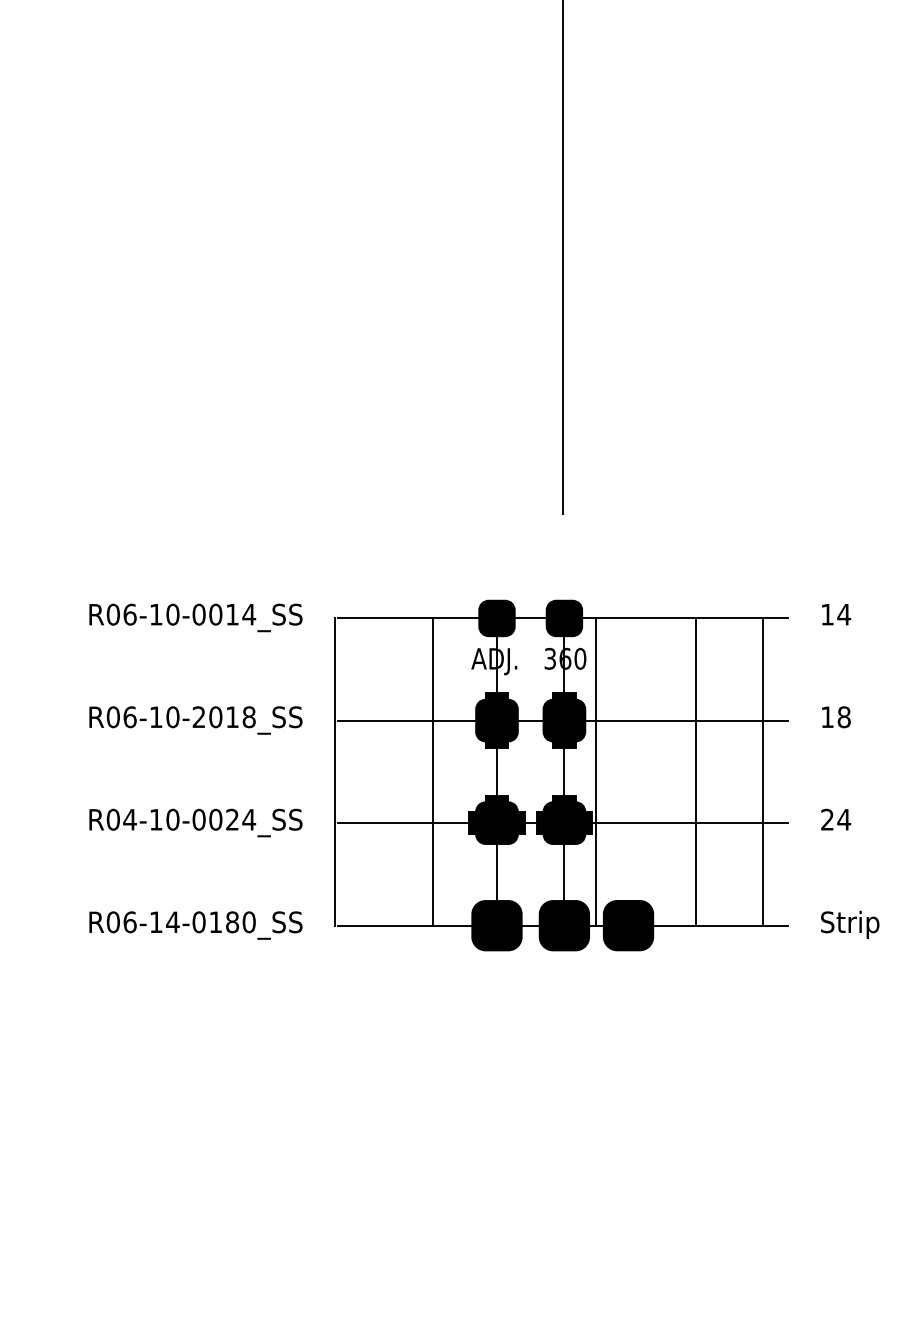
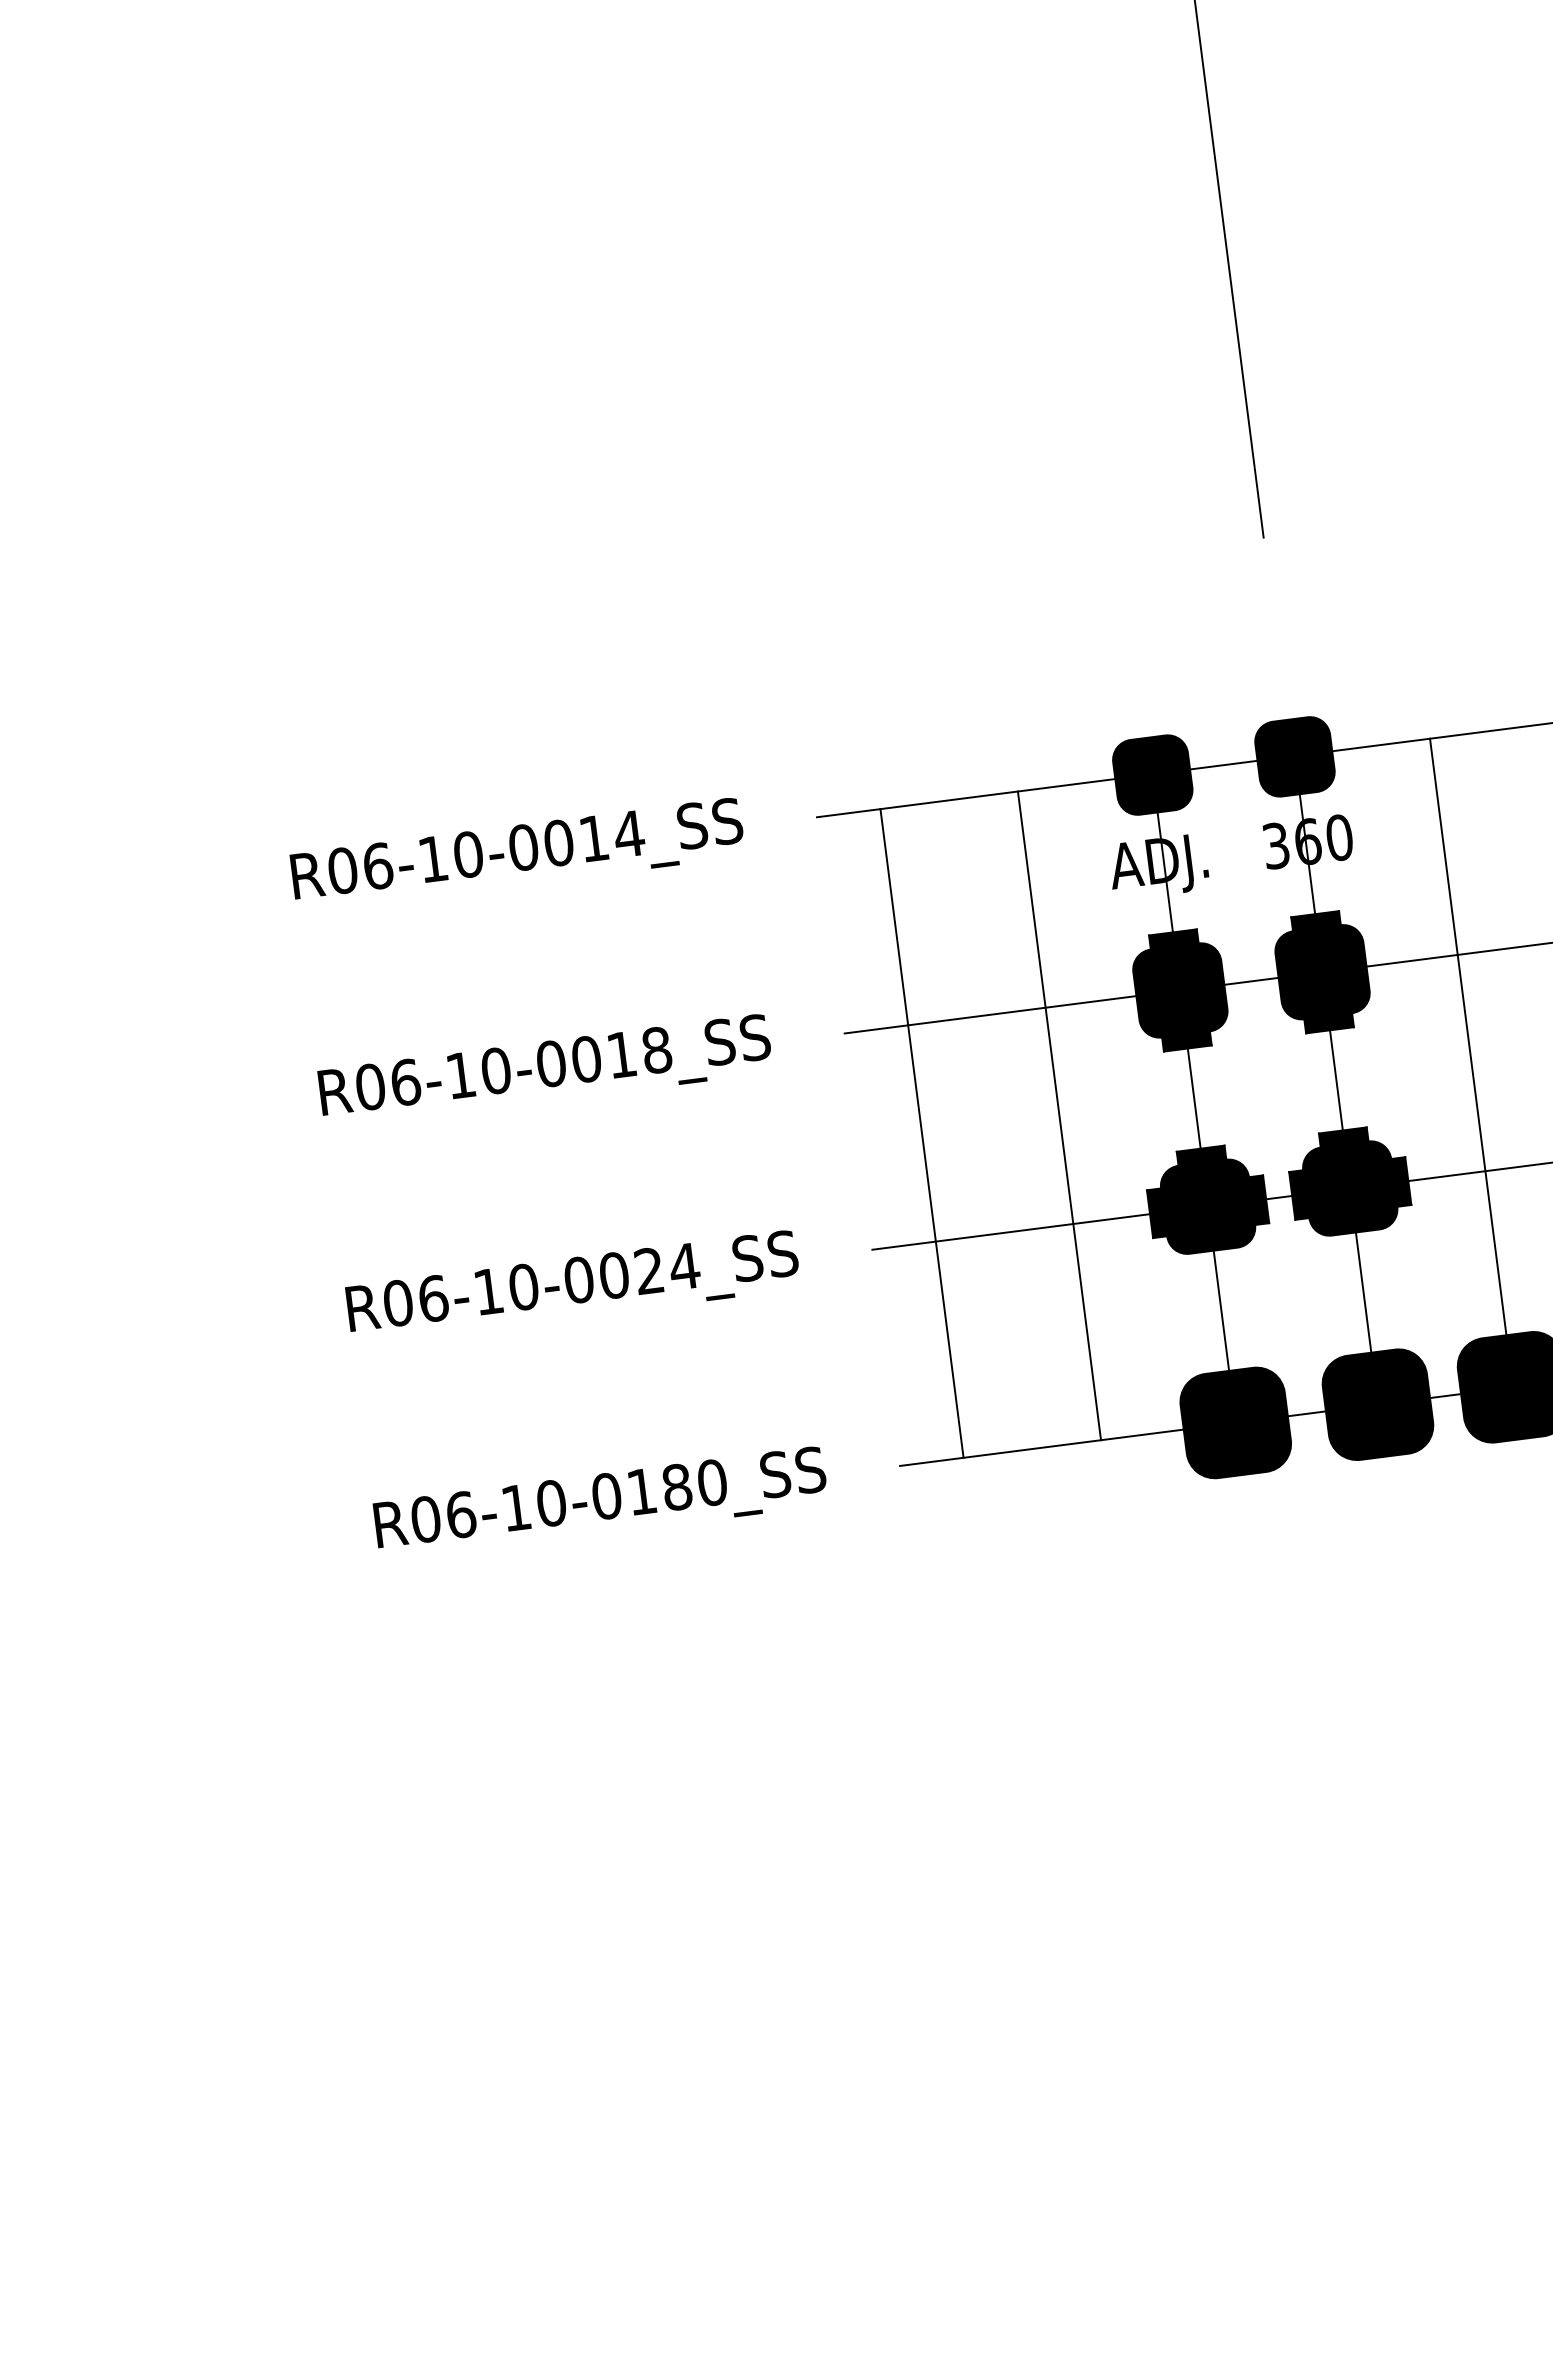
text: (198, 717) -> (550, 1064), R06-10-2018_SS -> R06-10-0018_SS
line: (334, 771) -> (921, 1132), moved
line: (595, 771) -> (1471, 1062), moved
text: (129, 819) -> (432, 1298), R04-10-0024_SS -> R06-10-0024_SS
text: (172, 922) -> (550, 1503), R06-14-0180_SS -> R06-10-0180_SS

